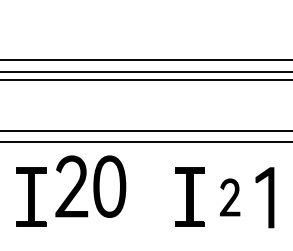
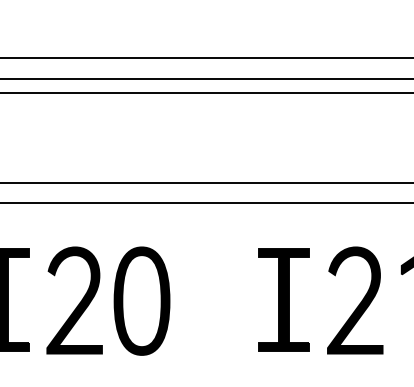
part: (90, 186) -> (107, 300), moved
part: (229, 197) -> (354, 300), size x1.67

